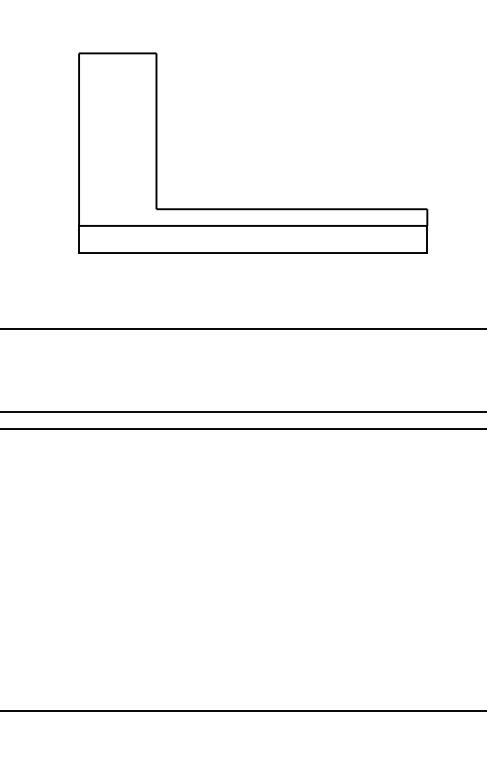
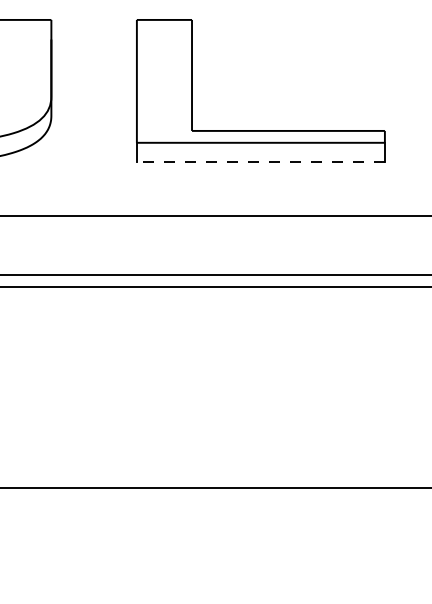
line: (252, 253) -> (260, 162), solid -> dashed

